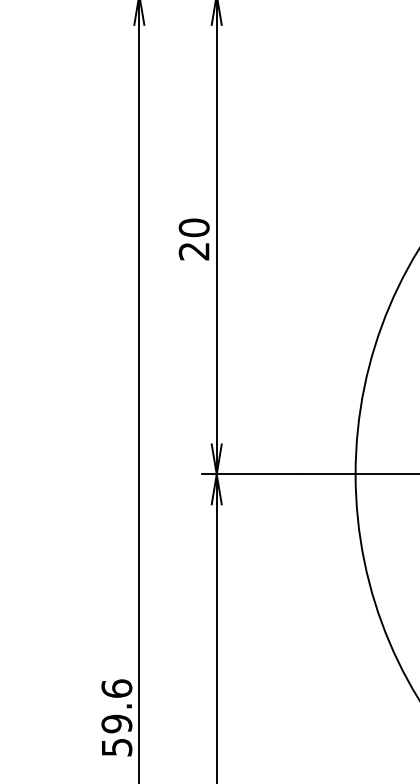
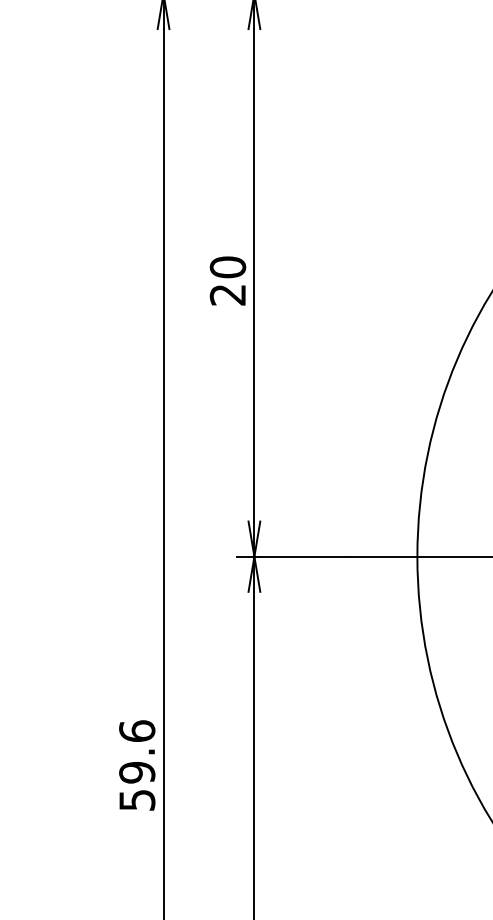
text: (117, 717) -> (137, 765), moved

